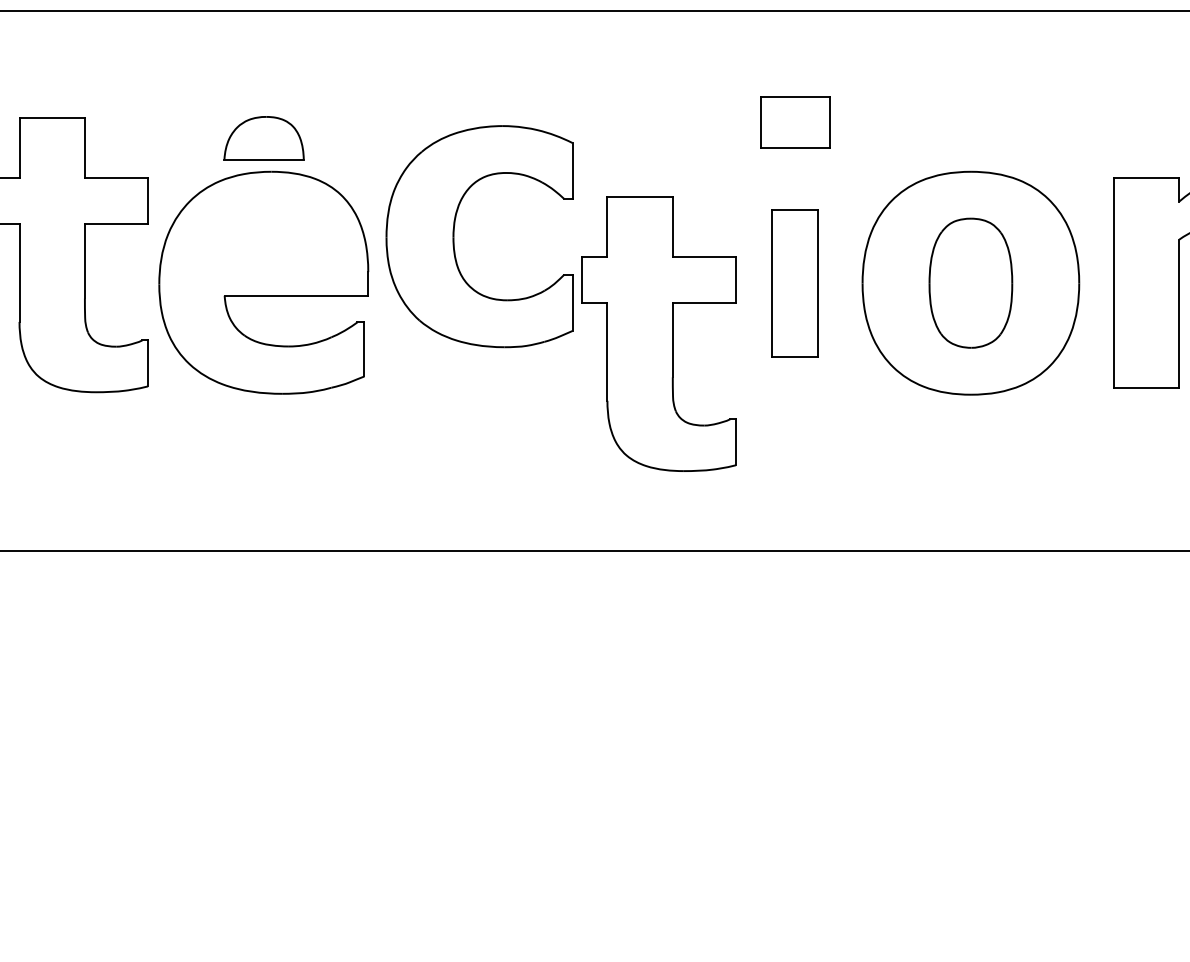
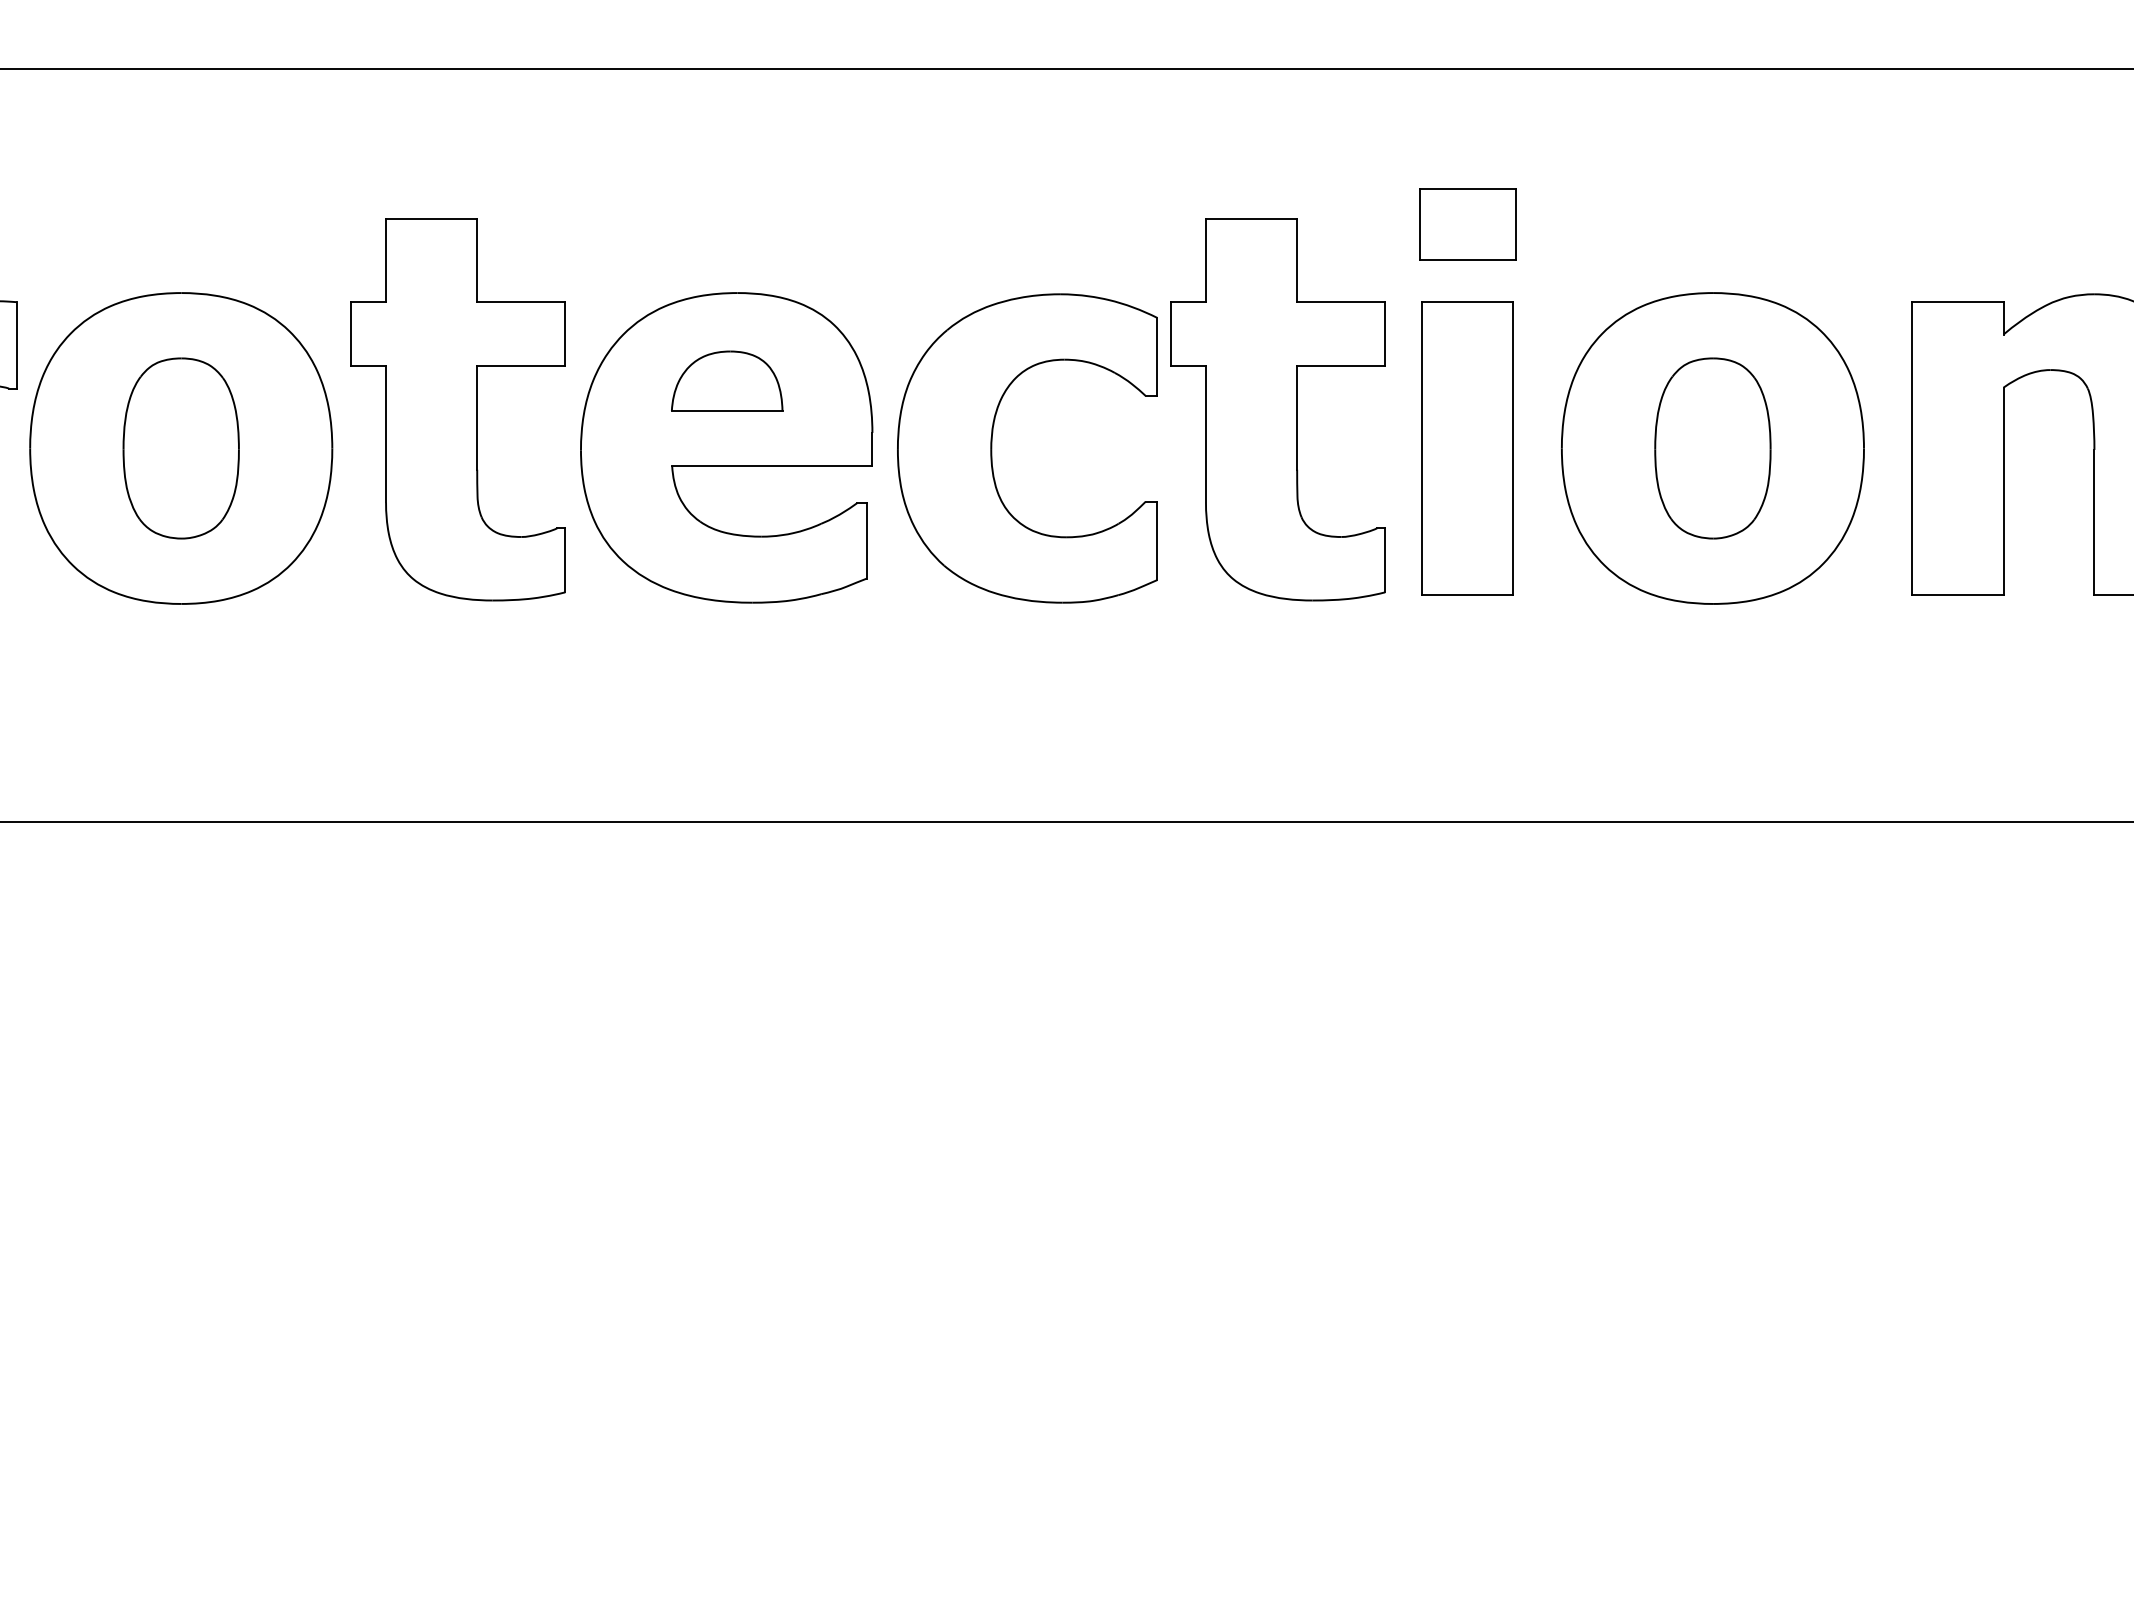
part: (264, 137) -> (727, 380), moved
part: (454, 236) -> (992, 448), moved
part: (794, 283) -> (1467, 448), size x1.43
part: (658, 334) -> (1277, 409), moved

